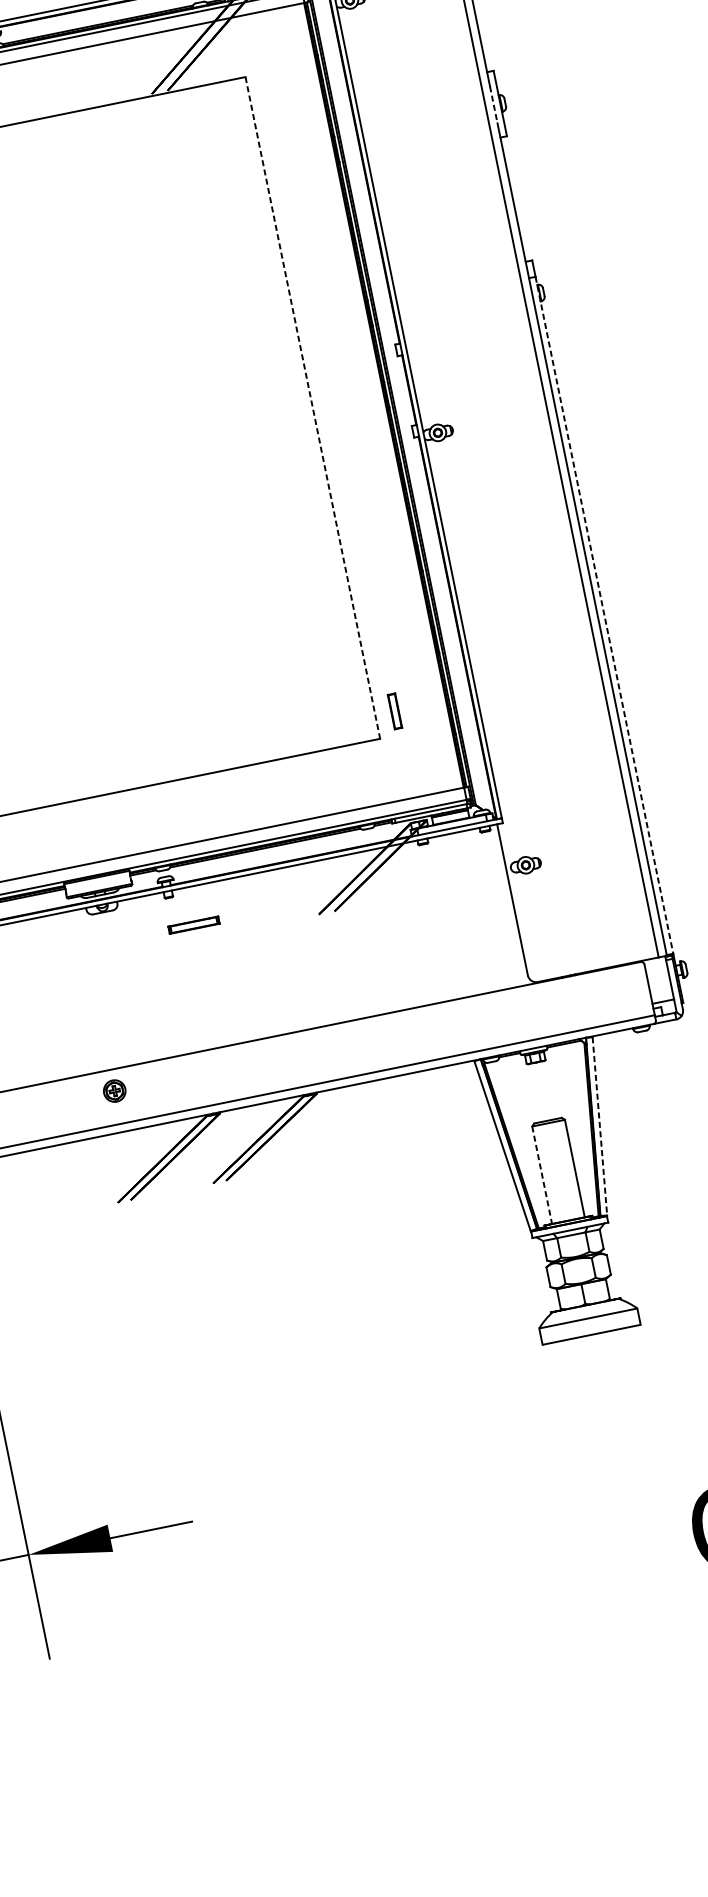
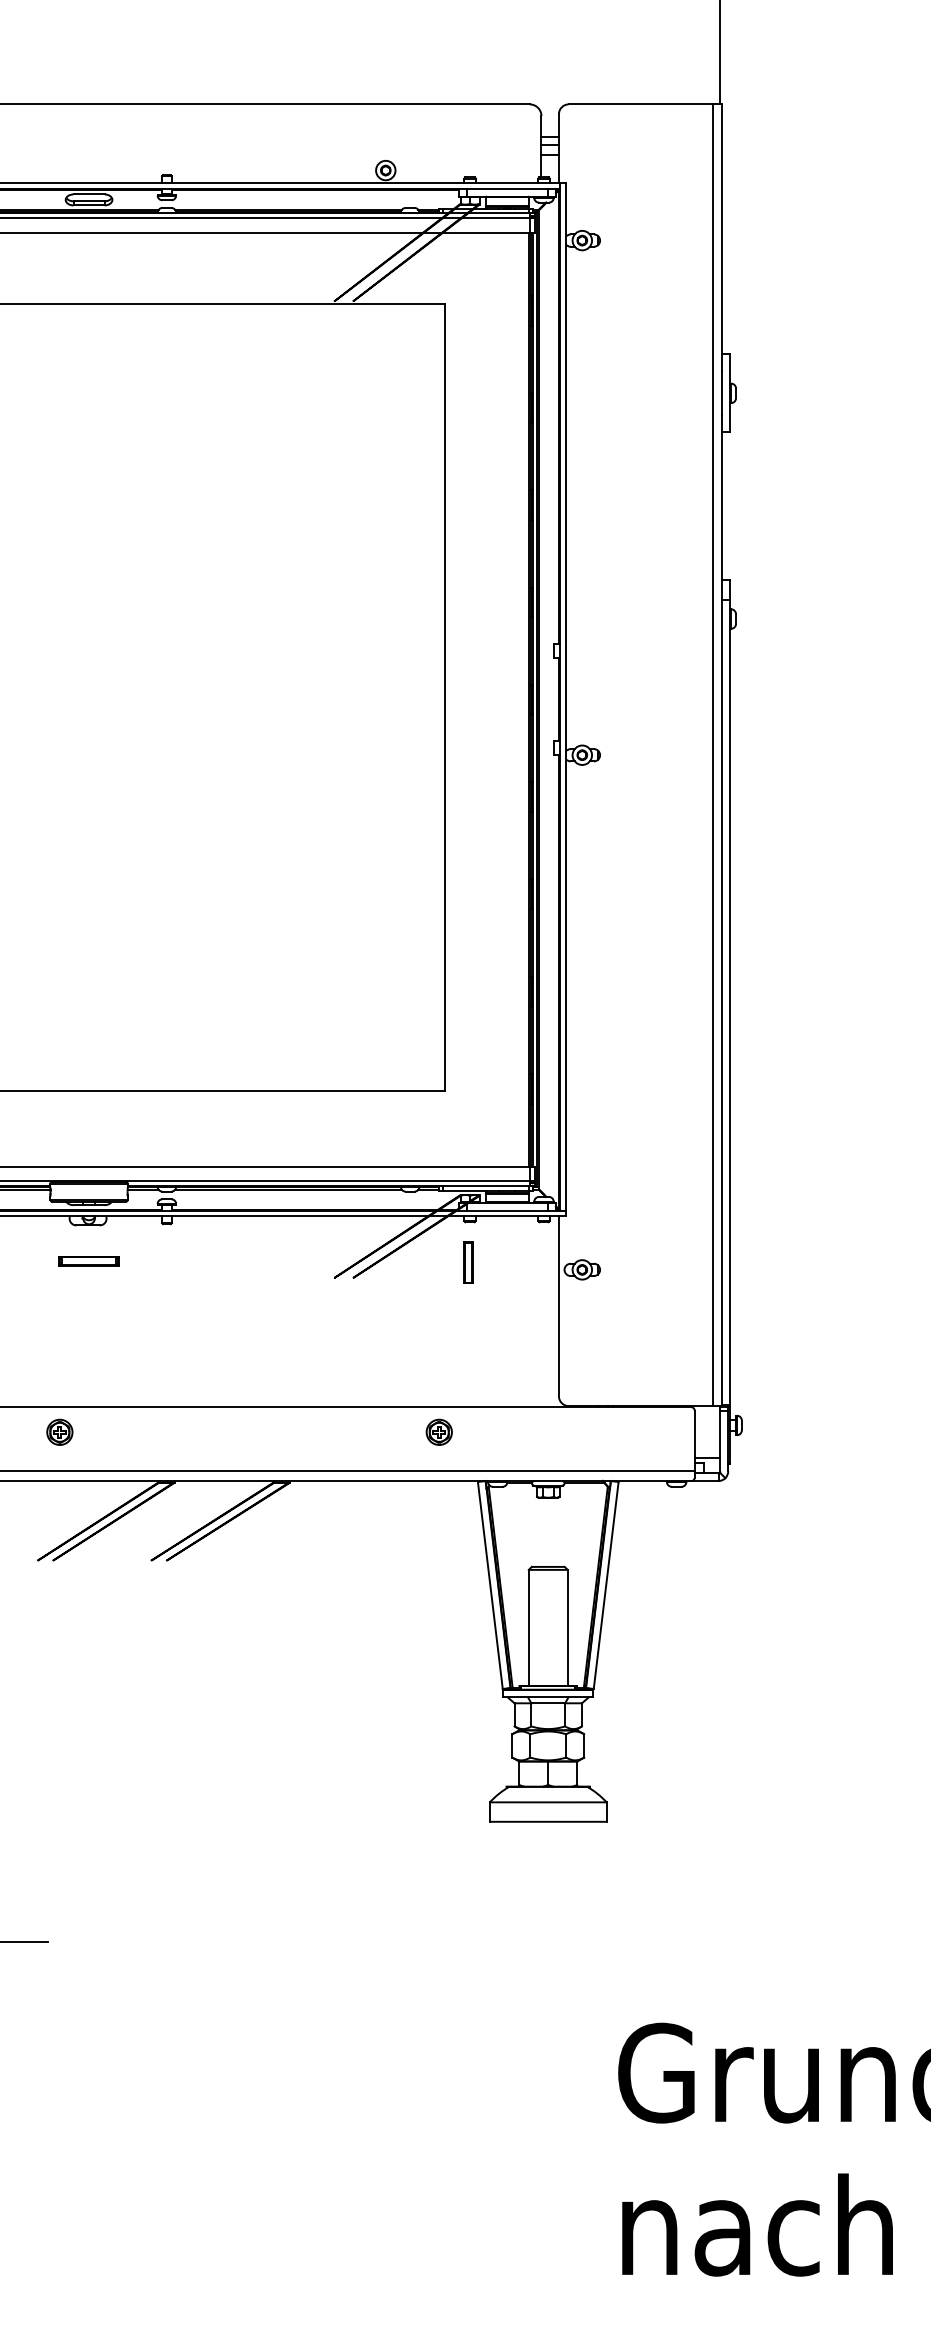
line: (493, 105) -> (722, 393), dashed -> solid
line: (313, 407) -> (445, 697), dashed -> solid
line: (604, 615) -> (730, 1002), dashed -> solid
part: (395, 711) -> (468, 1262), moved
part: (193, 925) -> (88, 1261), moved
part: (432, 1025) -> (438, 1431), added
line: (600, 1126) -> (606, 1585), dashed -> solid
line: (541, 1175) -> (528, 1628), dashed -> solid

